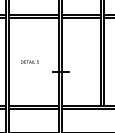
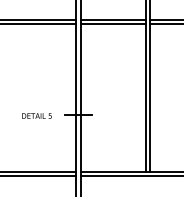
text: (29, 61) -> (36, 114), moved

